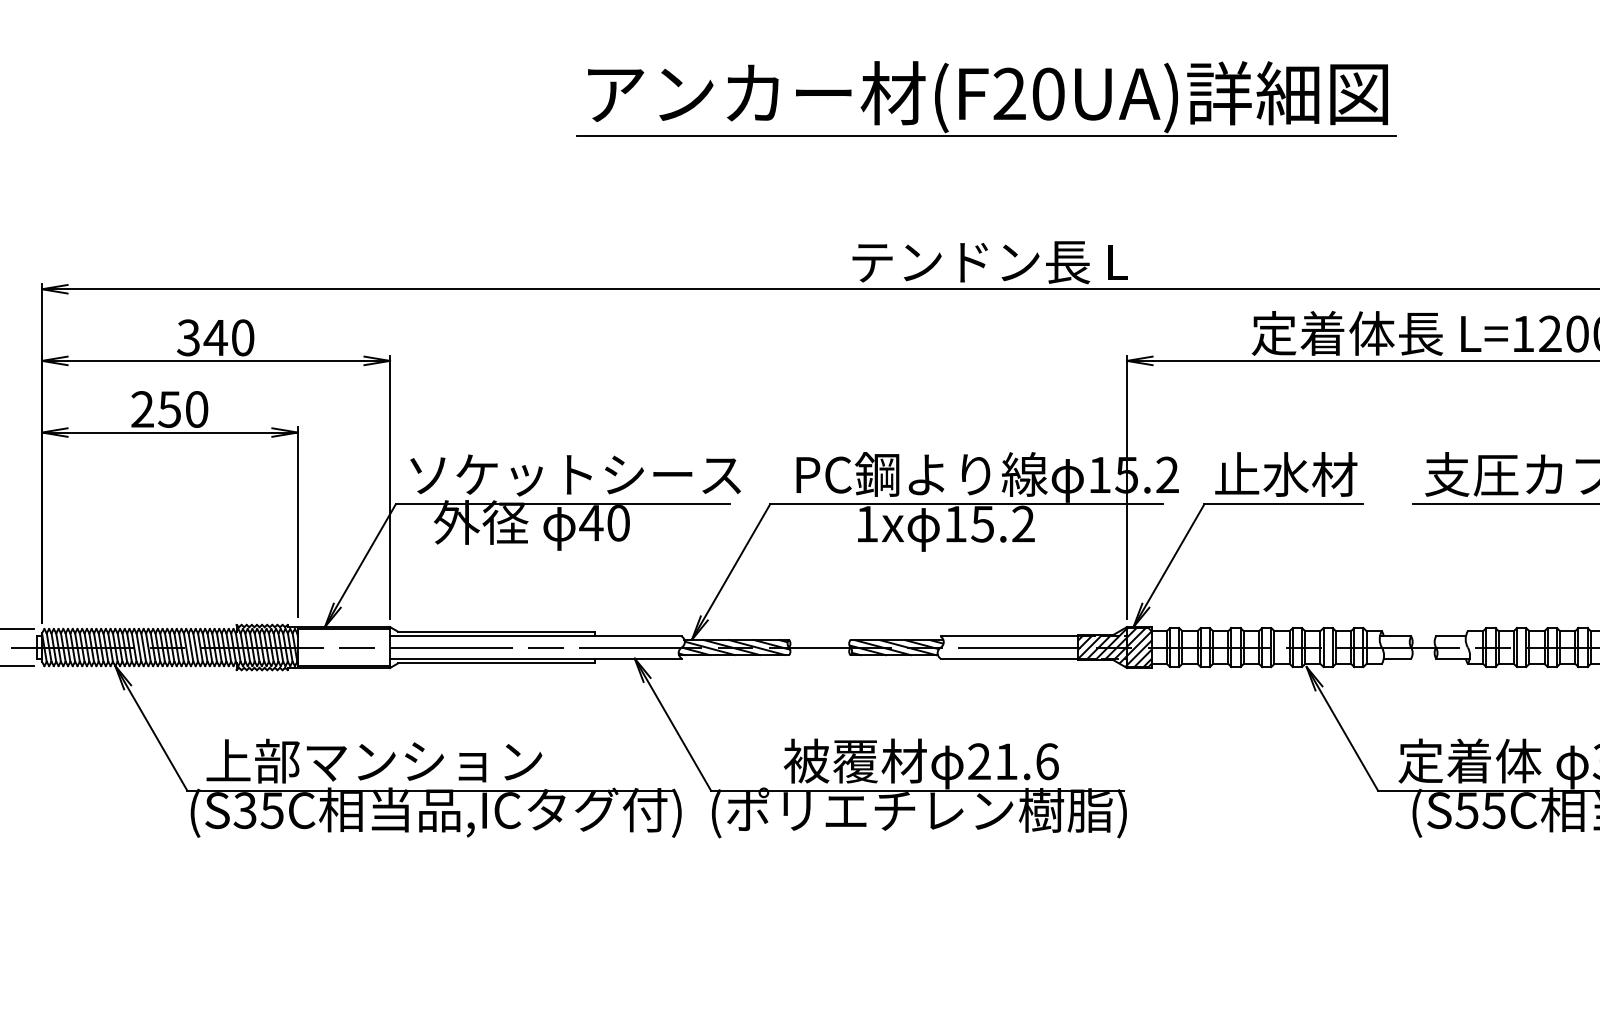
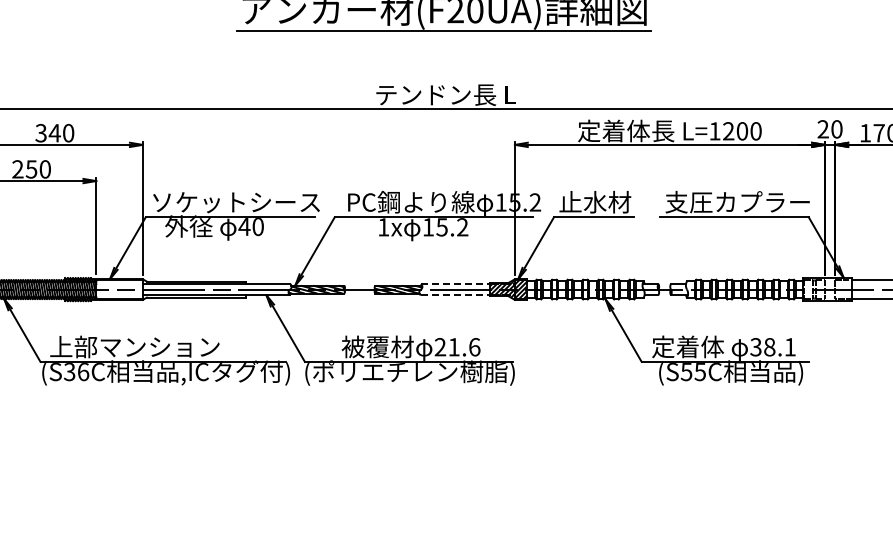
line: (1009, 637) -> (455, 284), solid -> dashed
line: (1009, 659) -> (455, 295), solid -> dashed
text: (272, 811) -> (83, 372), (S35C -> (S36C

